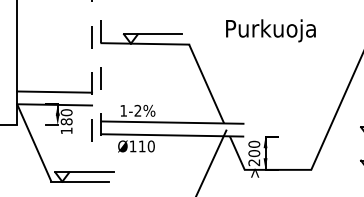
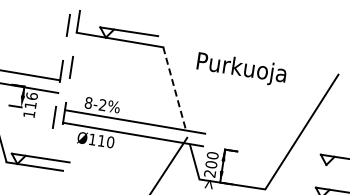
text: (270, 30) -> (241, 69), moved
line: (206, 84) -> (174, 89), solid -> dashed
text: (123, 110) -> (88, 102), 1-2% -> 8-2%
text: (66, 117) -> (31, 101), 180 -> 116

